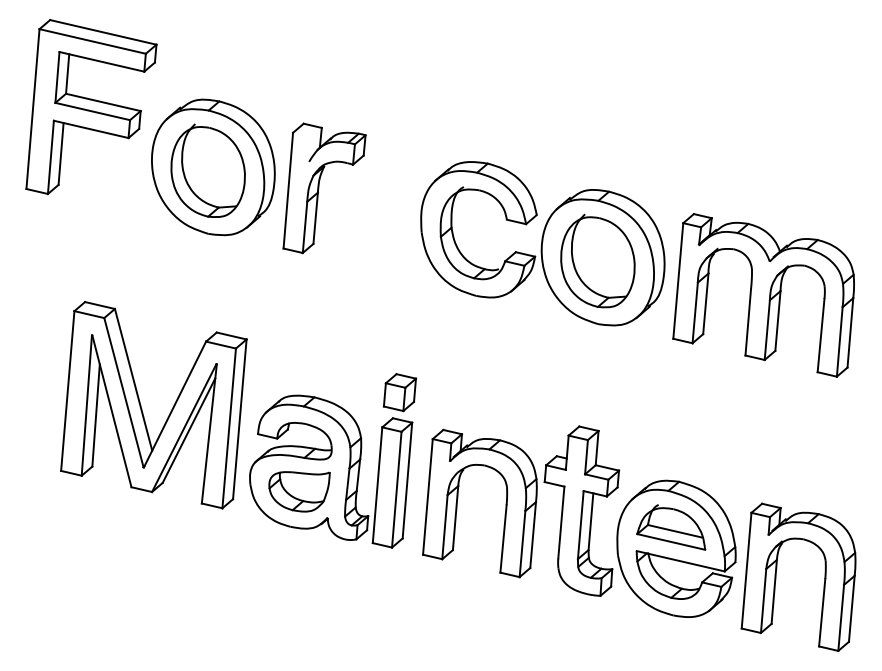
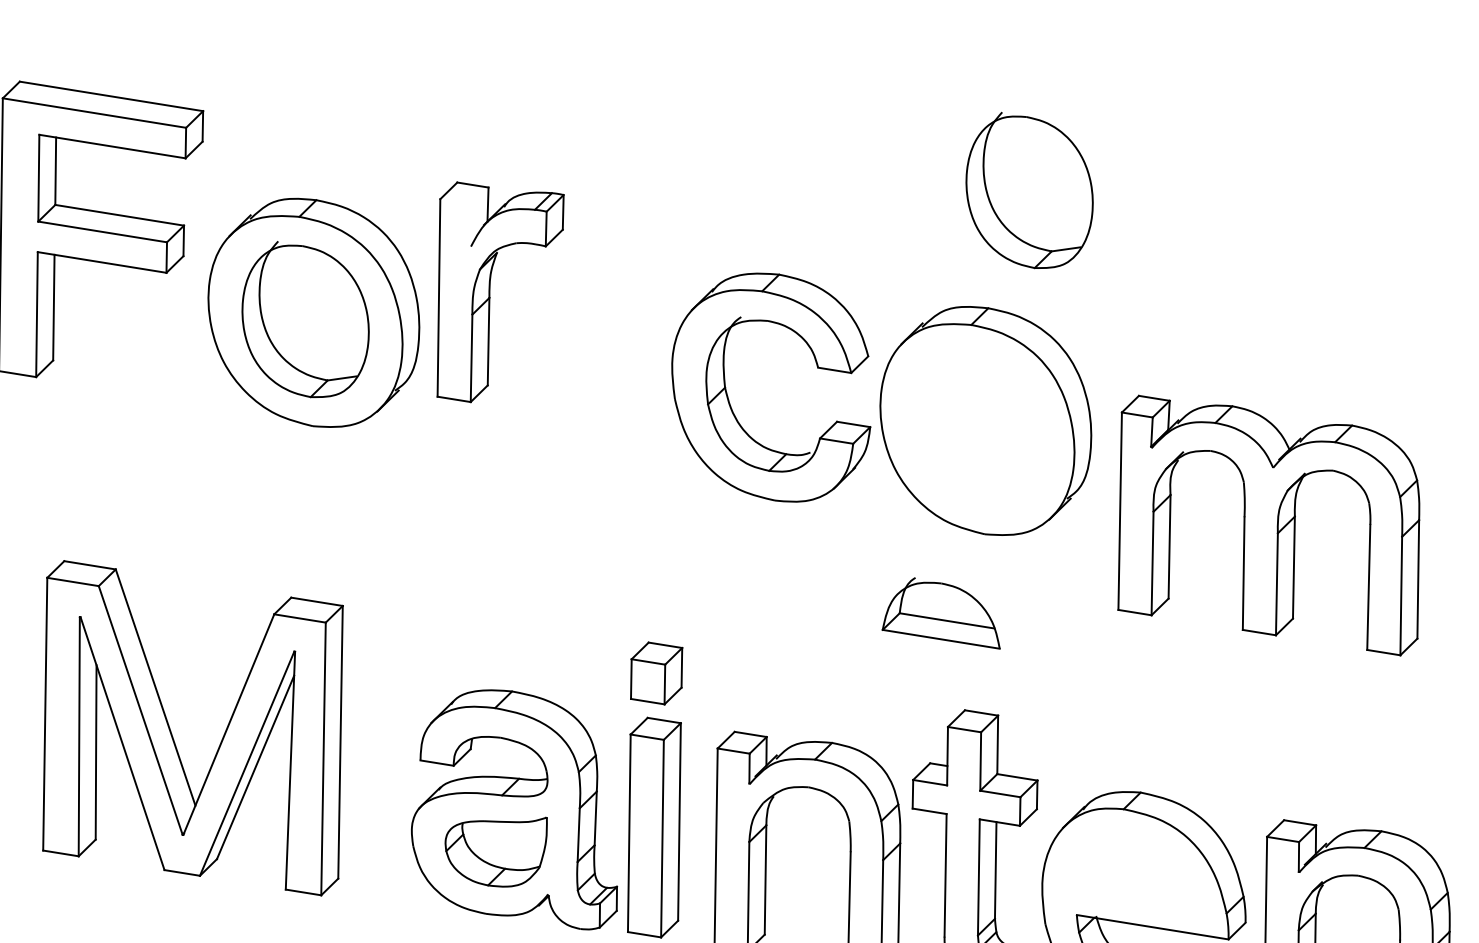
part: (324, 188) -> (500, 290), moved
part: (597, 260) -> (1028, 189), moved
part: (763, 295) -> (1266, 525), moved
part: (142, 408) -> (174, 735), moved
part: (671, 527) -> (940, 614), moved

